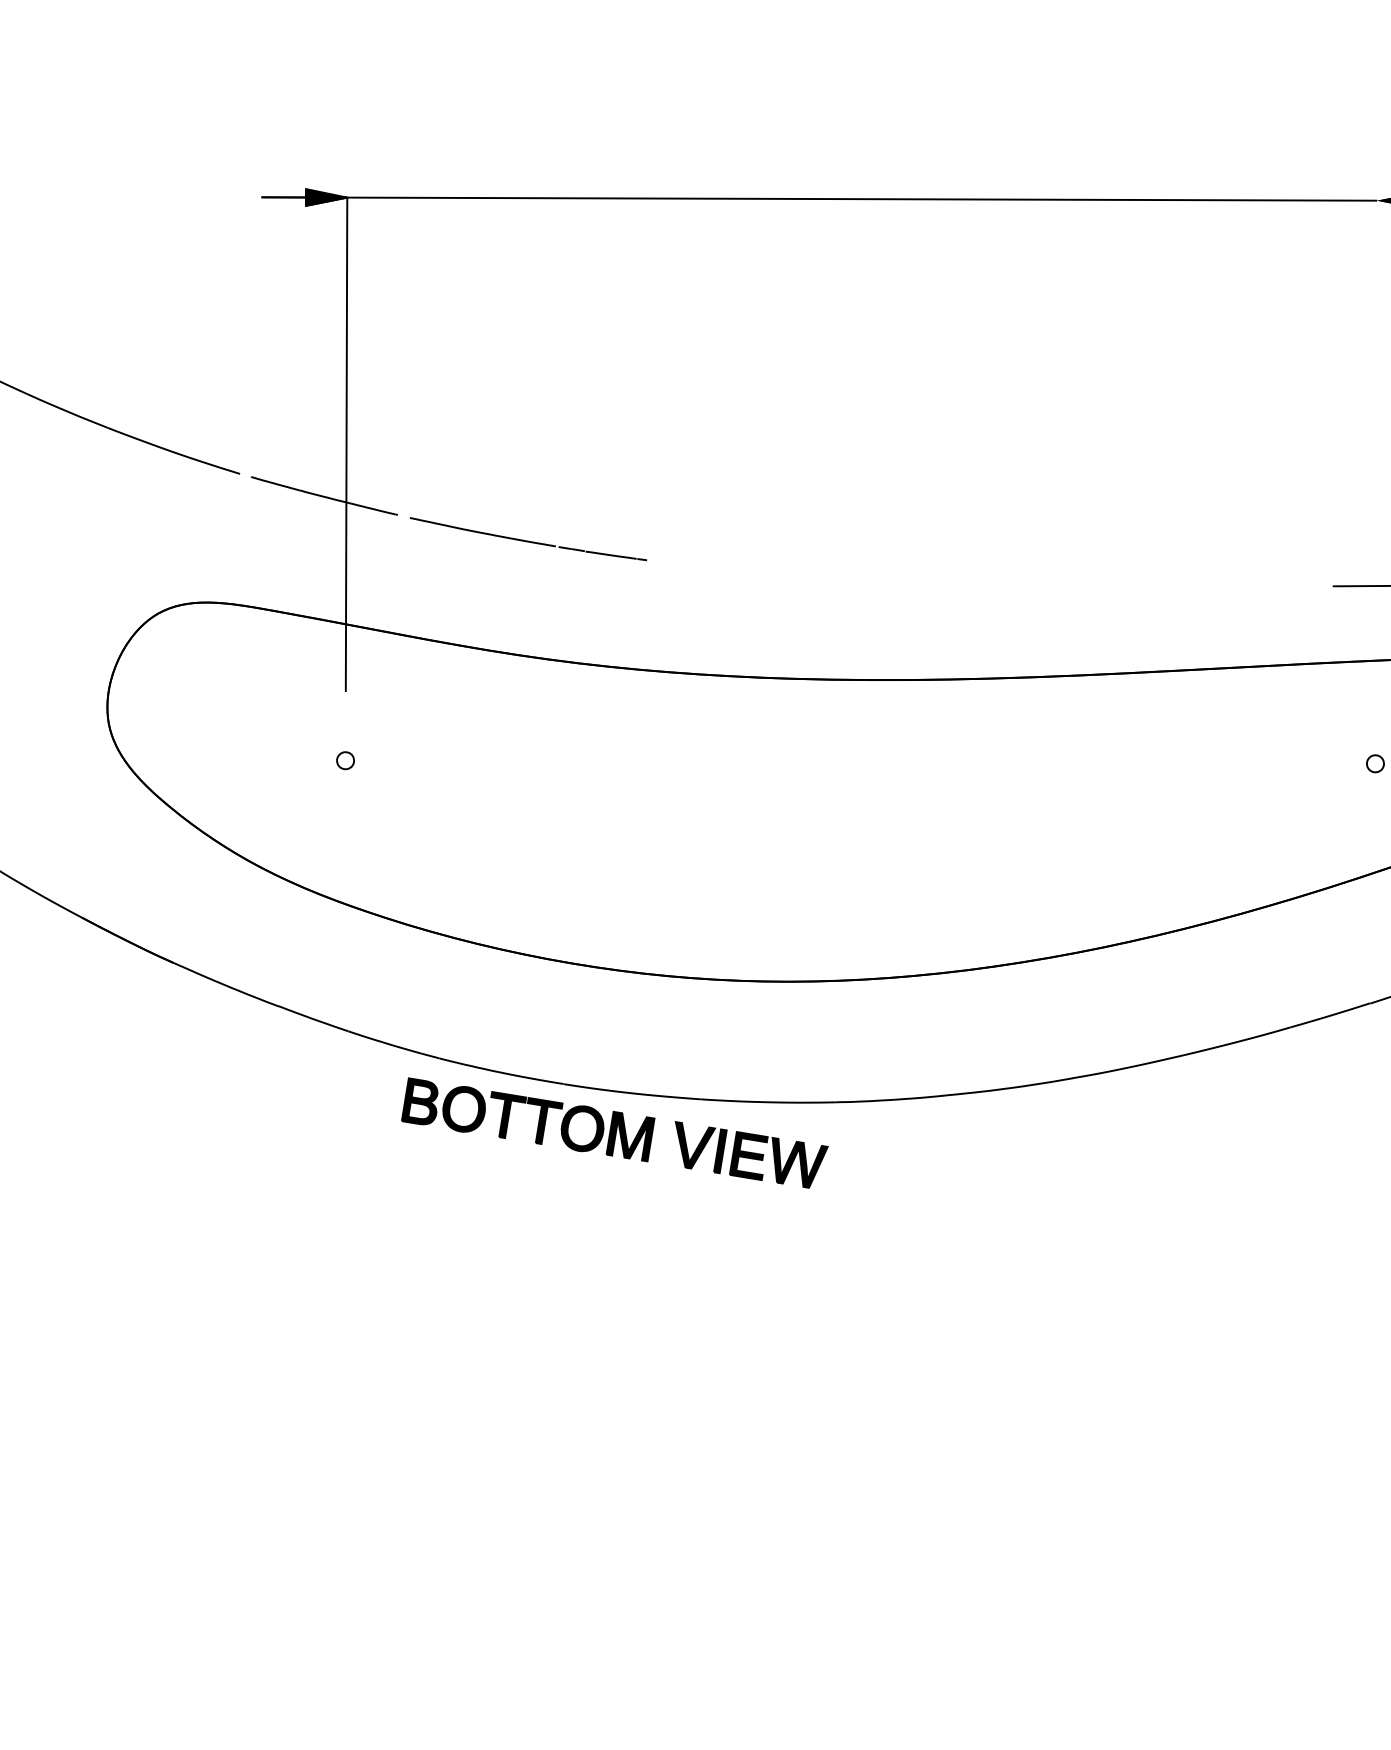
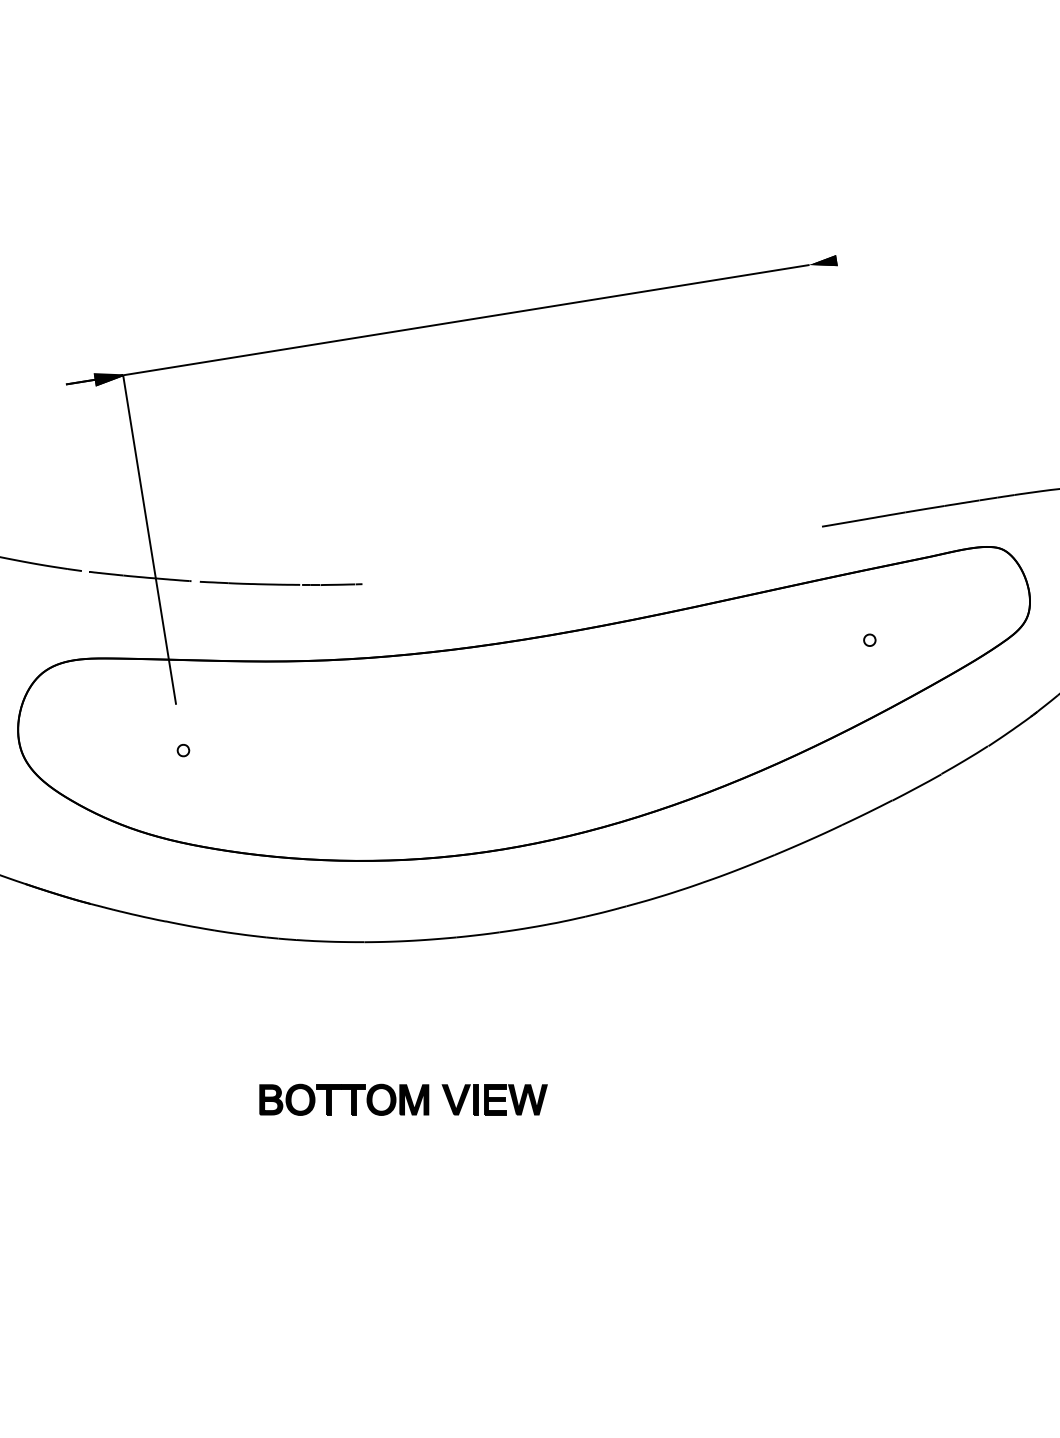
part: (614, 1133) -> (403, 1099), moved

